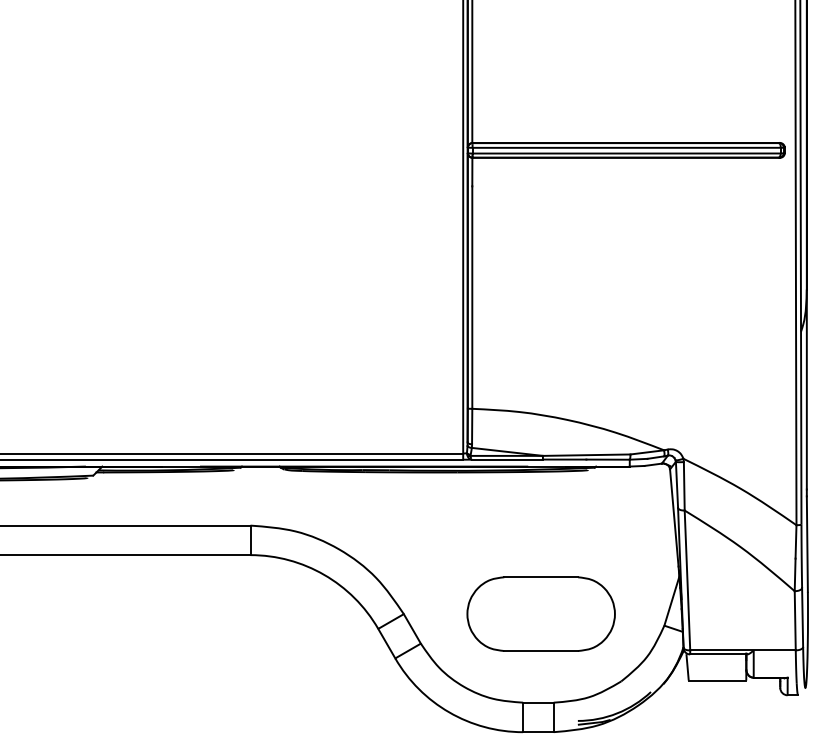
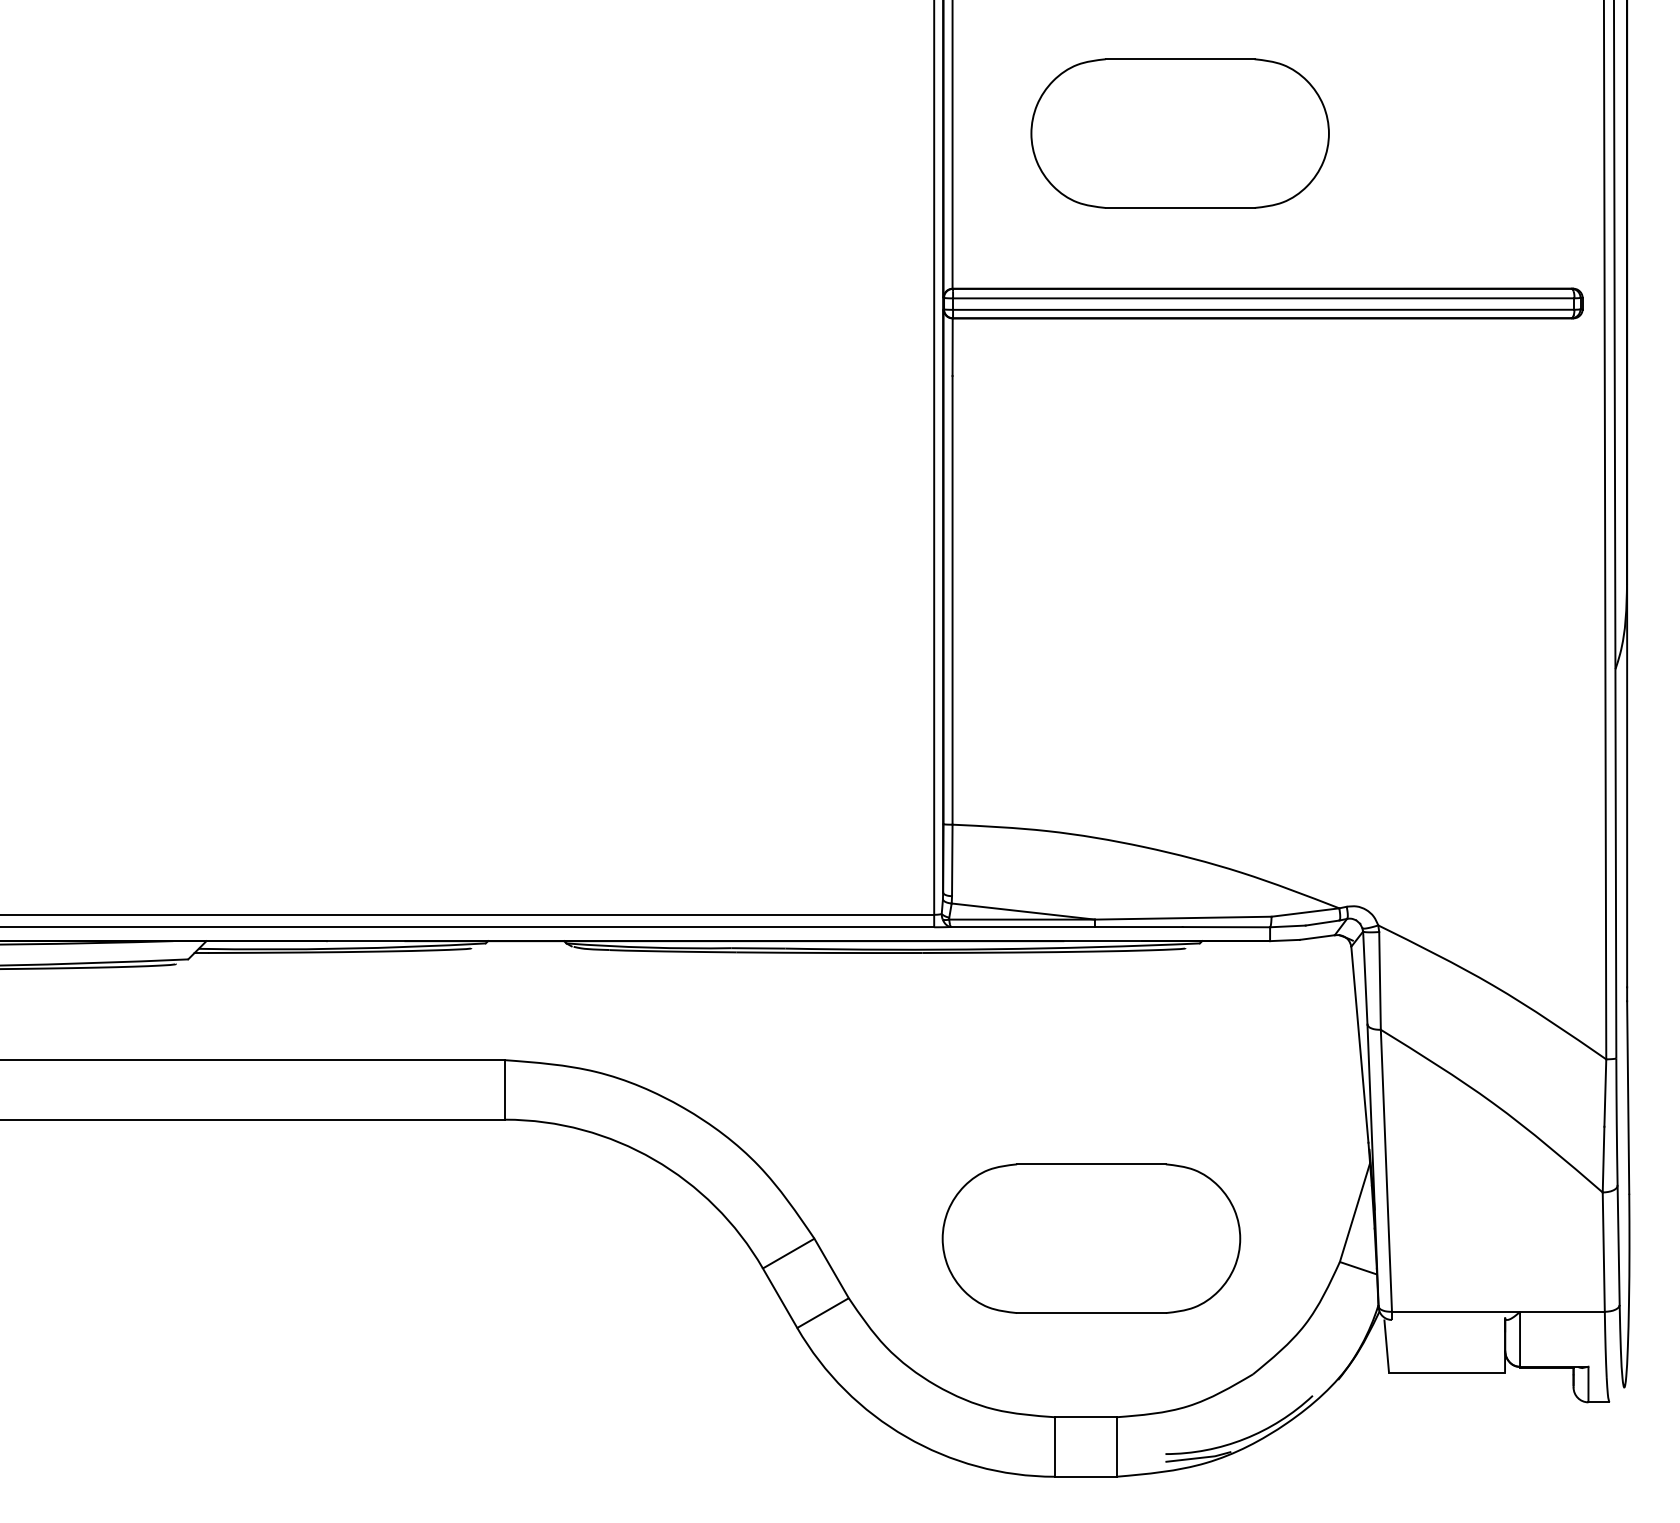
part: (584, 65) -> (1178, 132), added
line: (718, 654) -> (1449, 1320), removed

